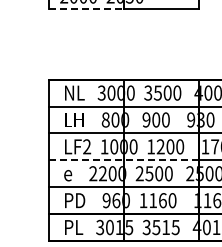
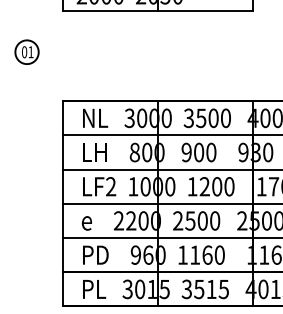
line: (87, 8) -> (111, 10), dashed -> solid
part: (21, 41) -> (27, 52), added
line: (124, 160) -> (158, 204), dashed -> solid

